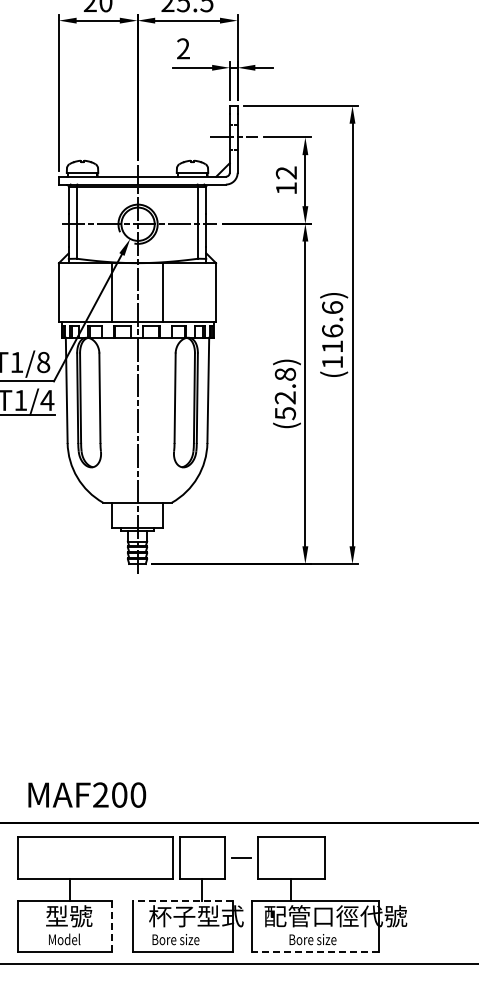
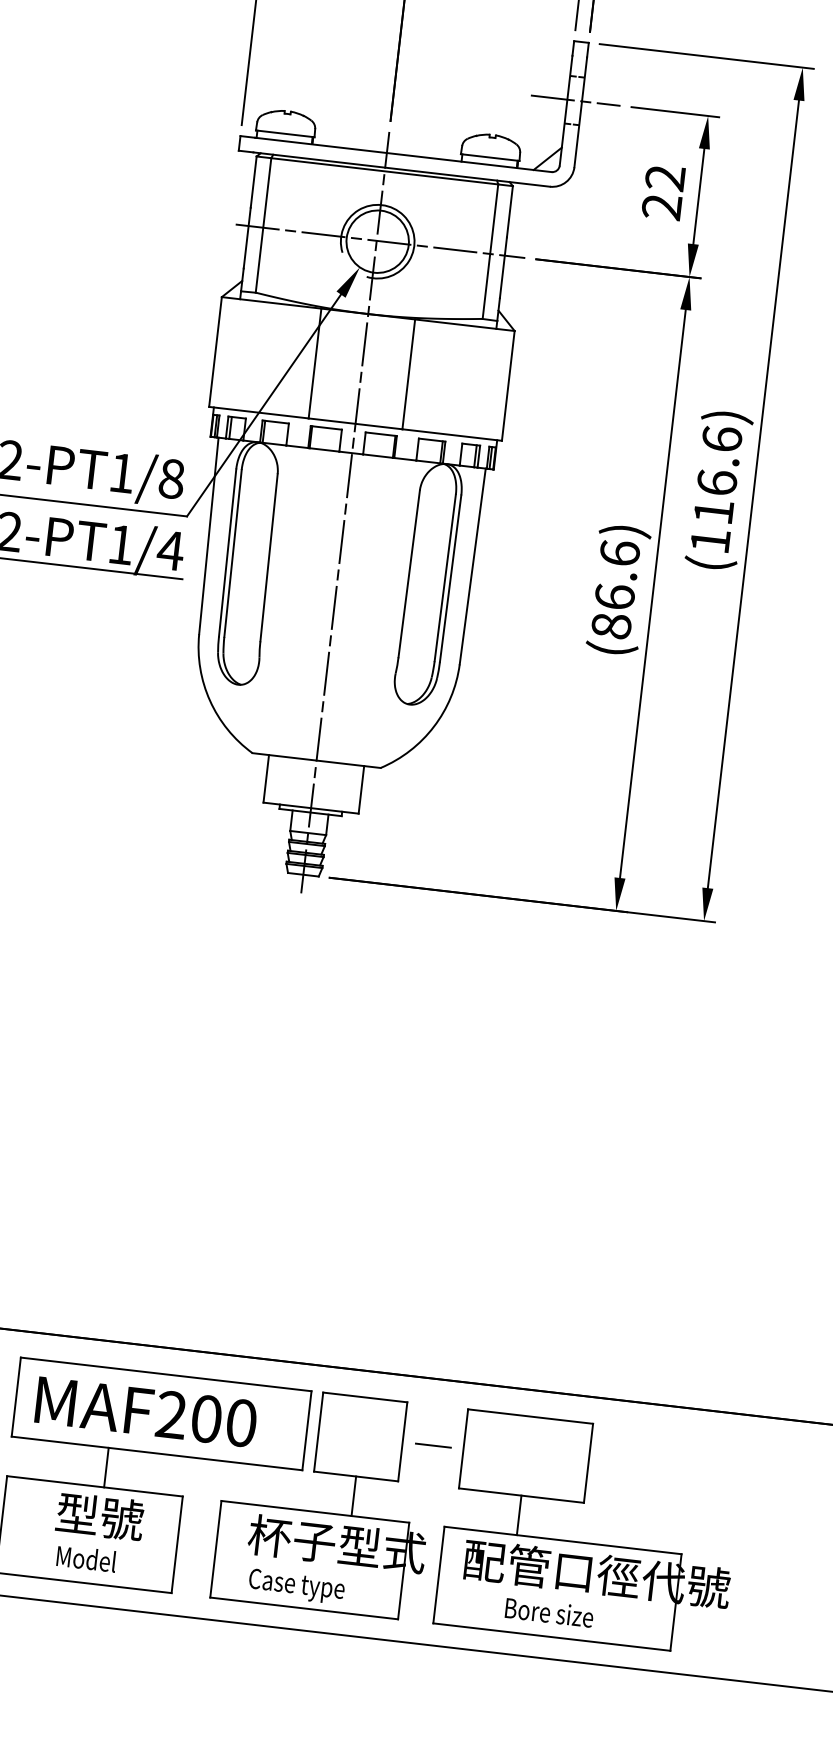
text: (285, 188) -> (660, 206), 12 -> 22
text: (285, 393) -> (615, 588), (52.8) -> (86.6)
text: (87, 794) -> (146, 1411), moved
line: (182, 900) -> (314, 1511), dashed -> solid
line: (111, 926) -> (176, 1544), dashed -> solid
text: (177, 941) -> (296, 1586), Bore size -> Case type
line: (315, 952) -> (551, 1637), dashed -> solid

